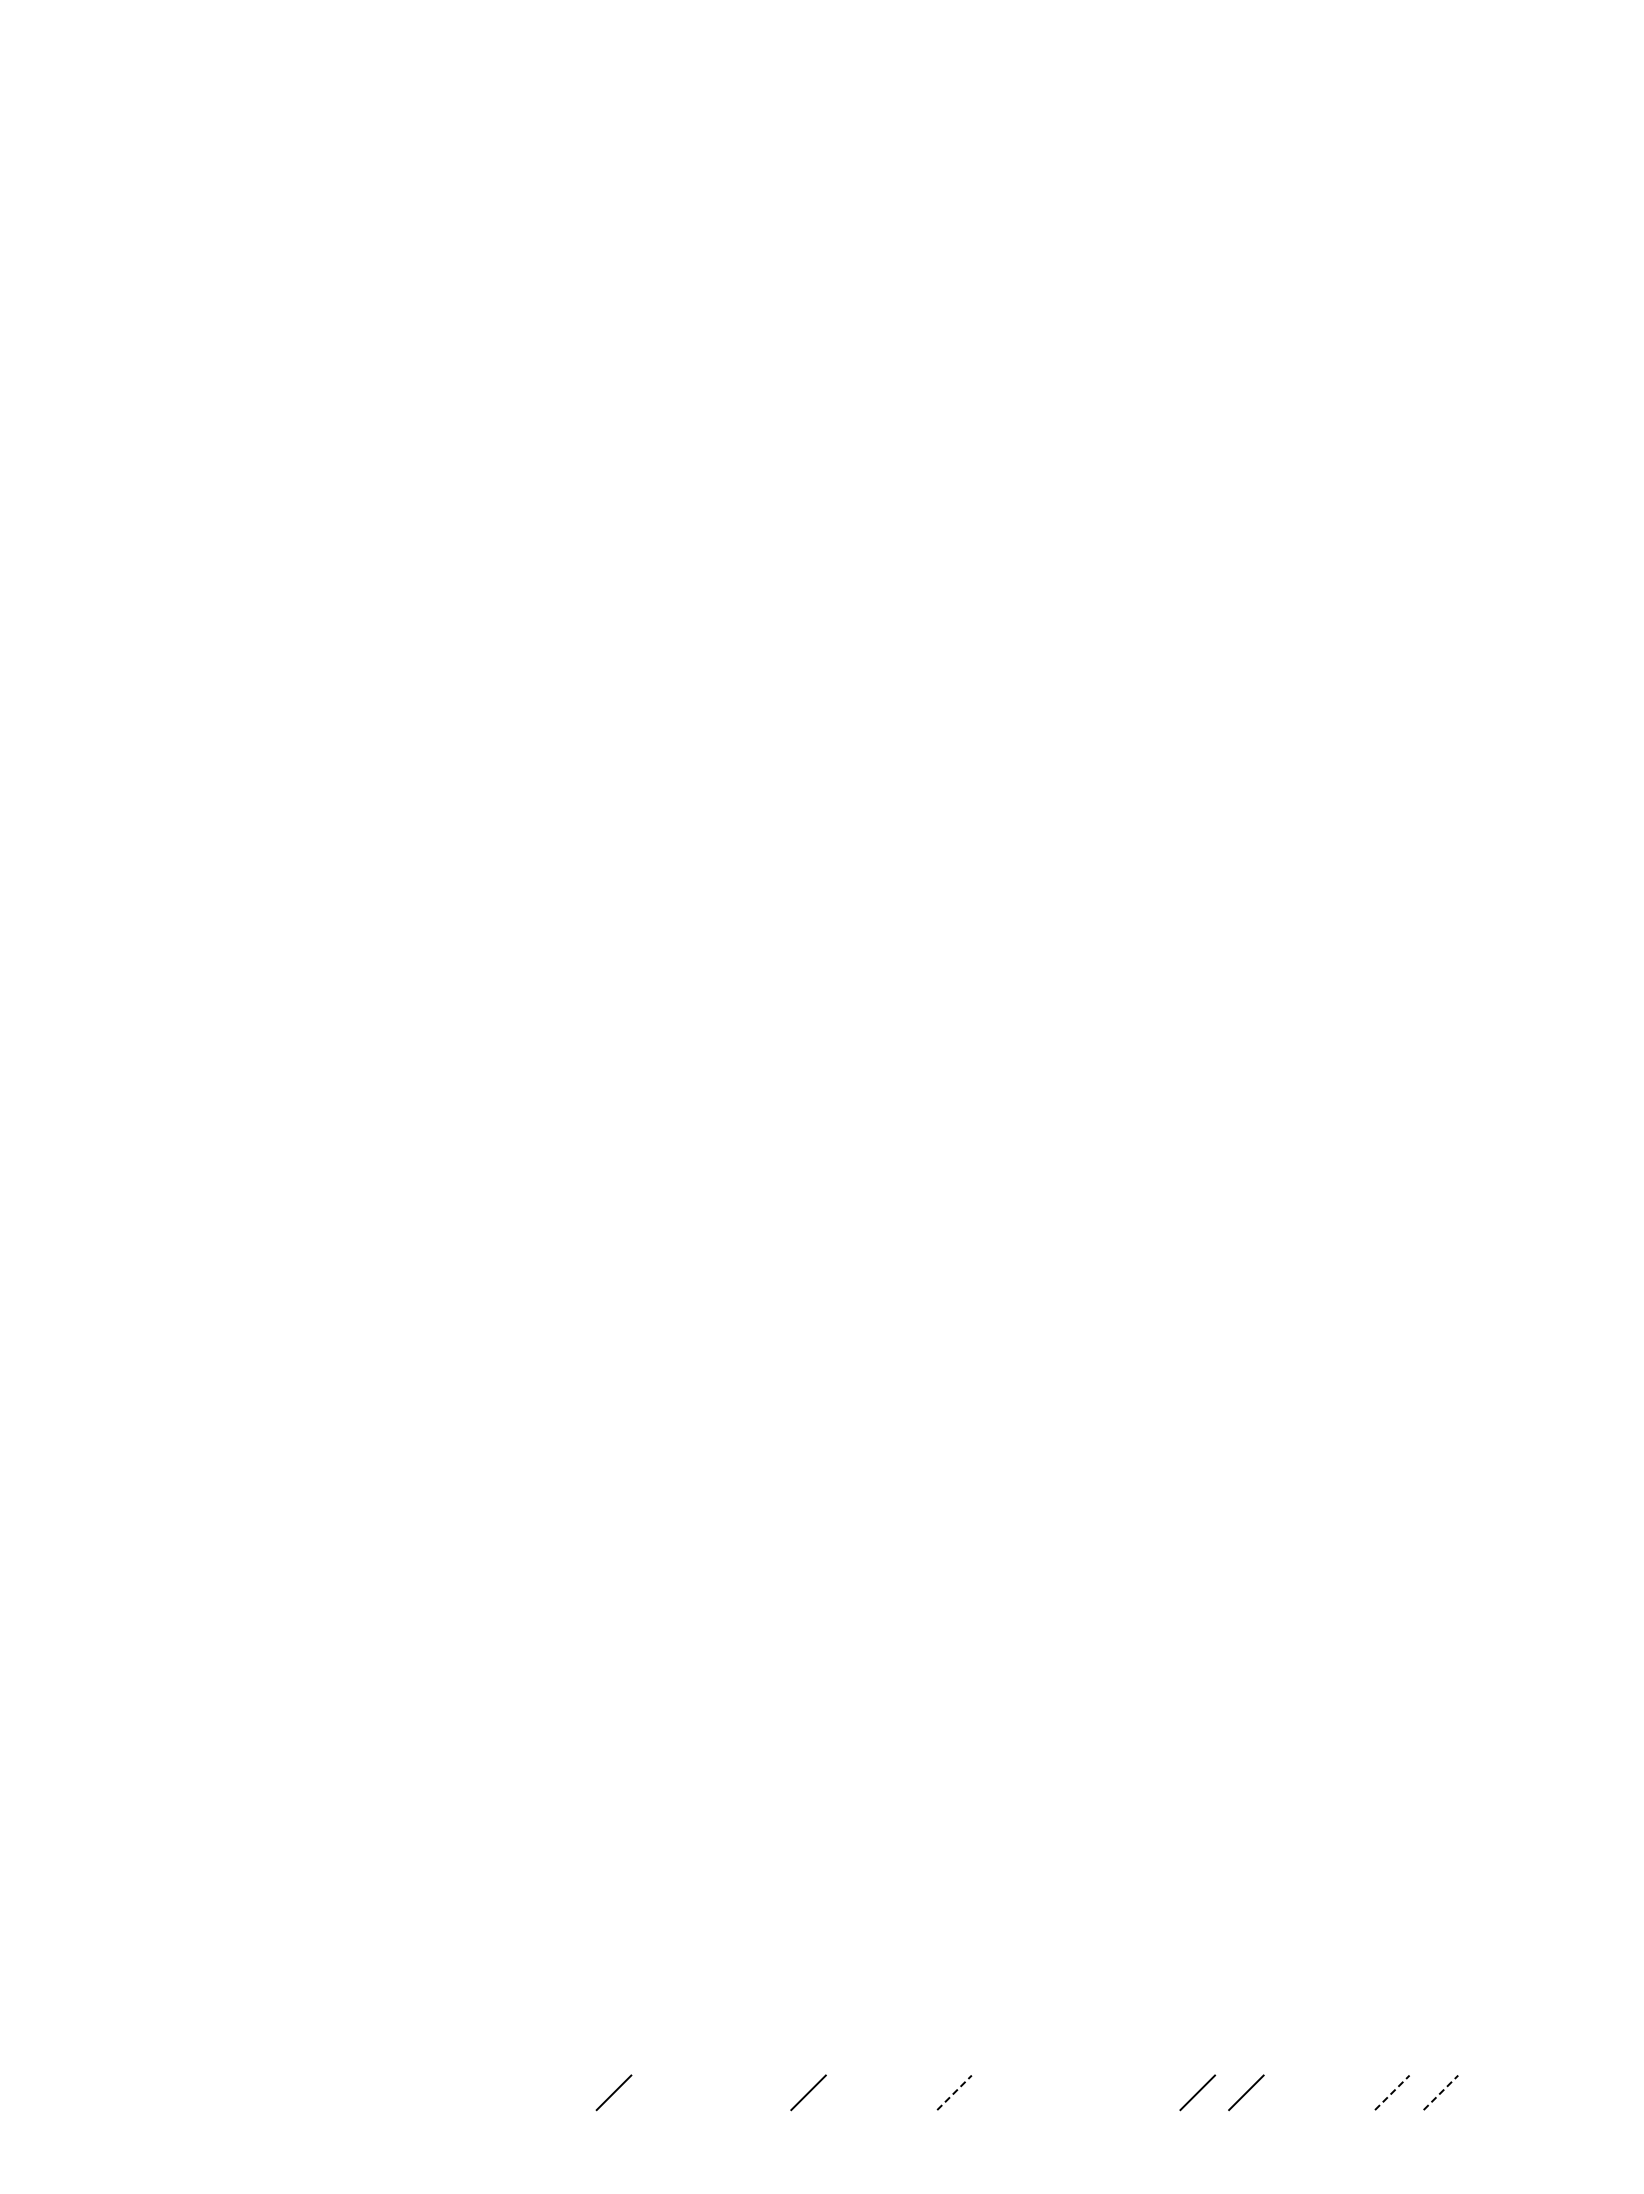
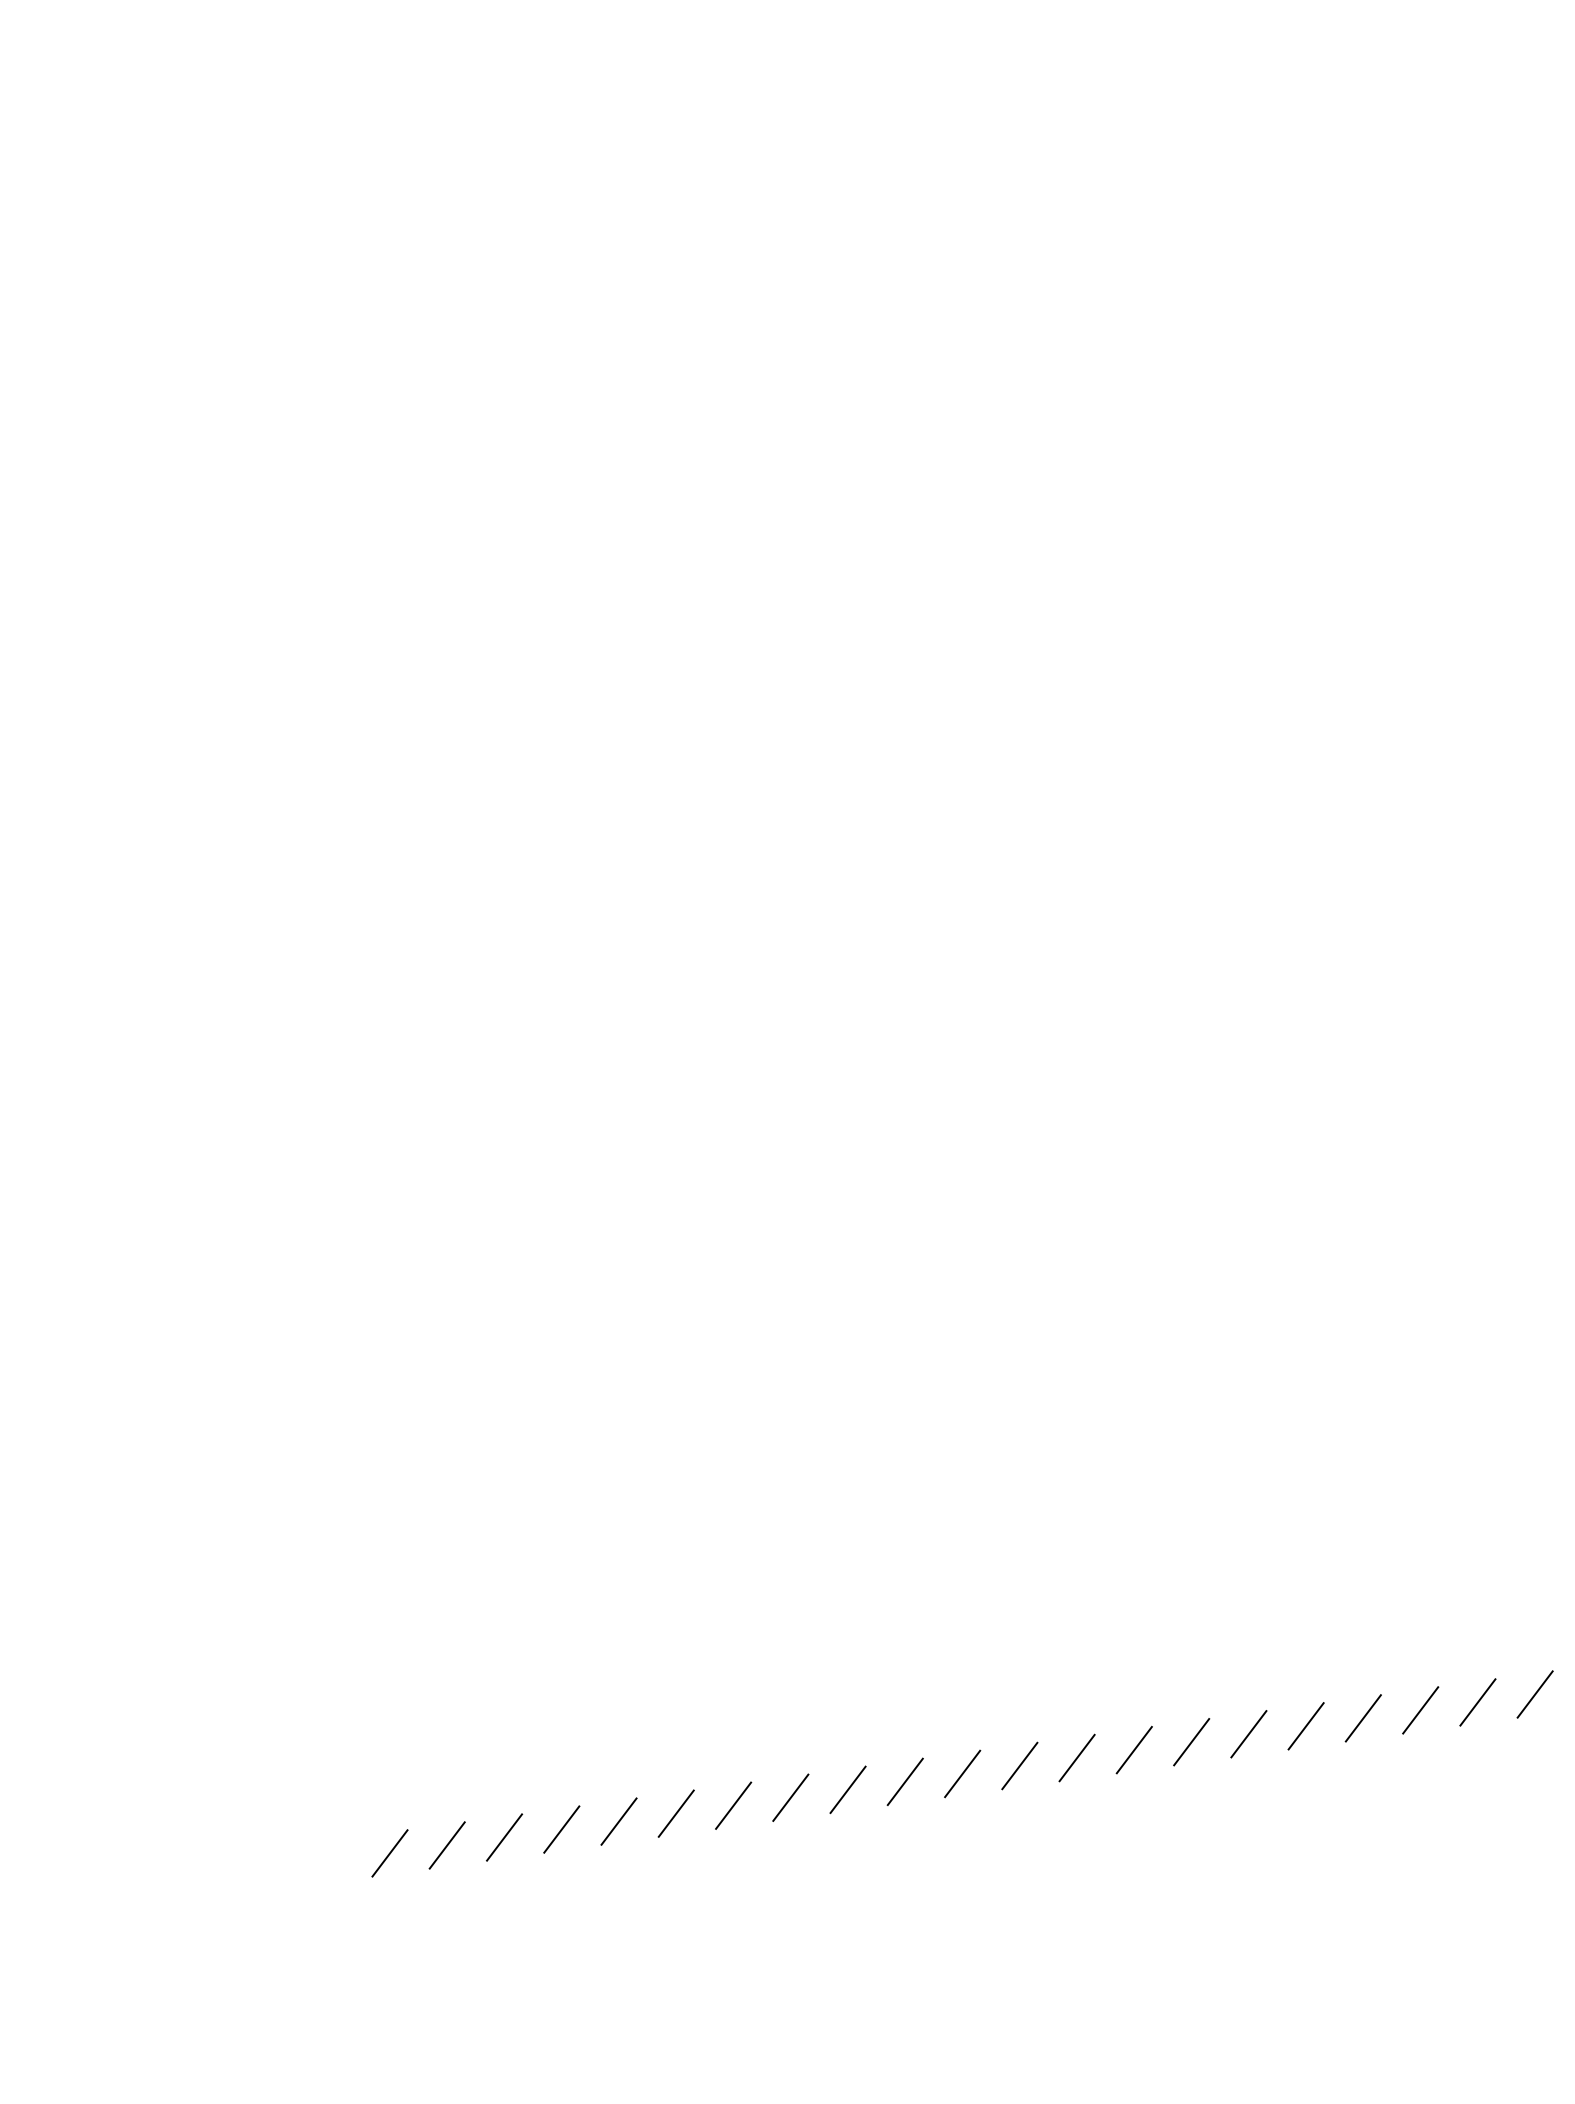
line: (662, 2092) -> (447, 1845), added
line: (711, 2092) -> (504, 1837), added
line: (759, 2092) -> (561, 1829), added
line: (856, 2092) -> (675, 1813), added
line: (905, 2092) -> (733, 1805), added
line: (954, 2092) -> (790, 1797), dashed -> solid
line: (1002, 2092) -> (847, 1789), added
line: (1051, 2092) -> (904, 1781), added
line: (1100, 2092) -> (962, 1773), added
line: (1148, 2092) -> (1019, 1765), added
line: (1294, 2092) -> (1190, 1741), added
line: (1343, 2092) -> (1248, 1733), added
line: (1392, 2092) -> (1306, 1725), dashed -> solid
line: (1441, 2092) -> (1364, 1717), dashed -> solid
line: (1489, 2092) -> (1420, 1710), added
line: (1537, 2092) -> (1477, 1702), added
line: (1586, 2092) -> (1534, 1694), added

